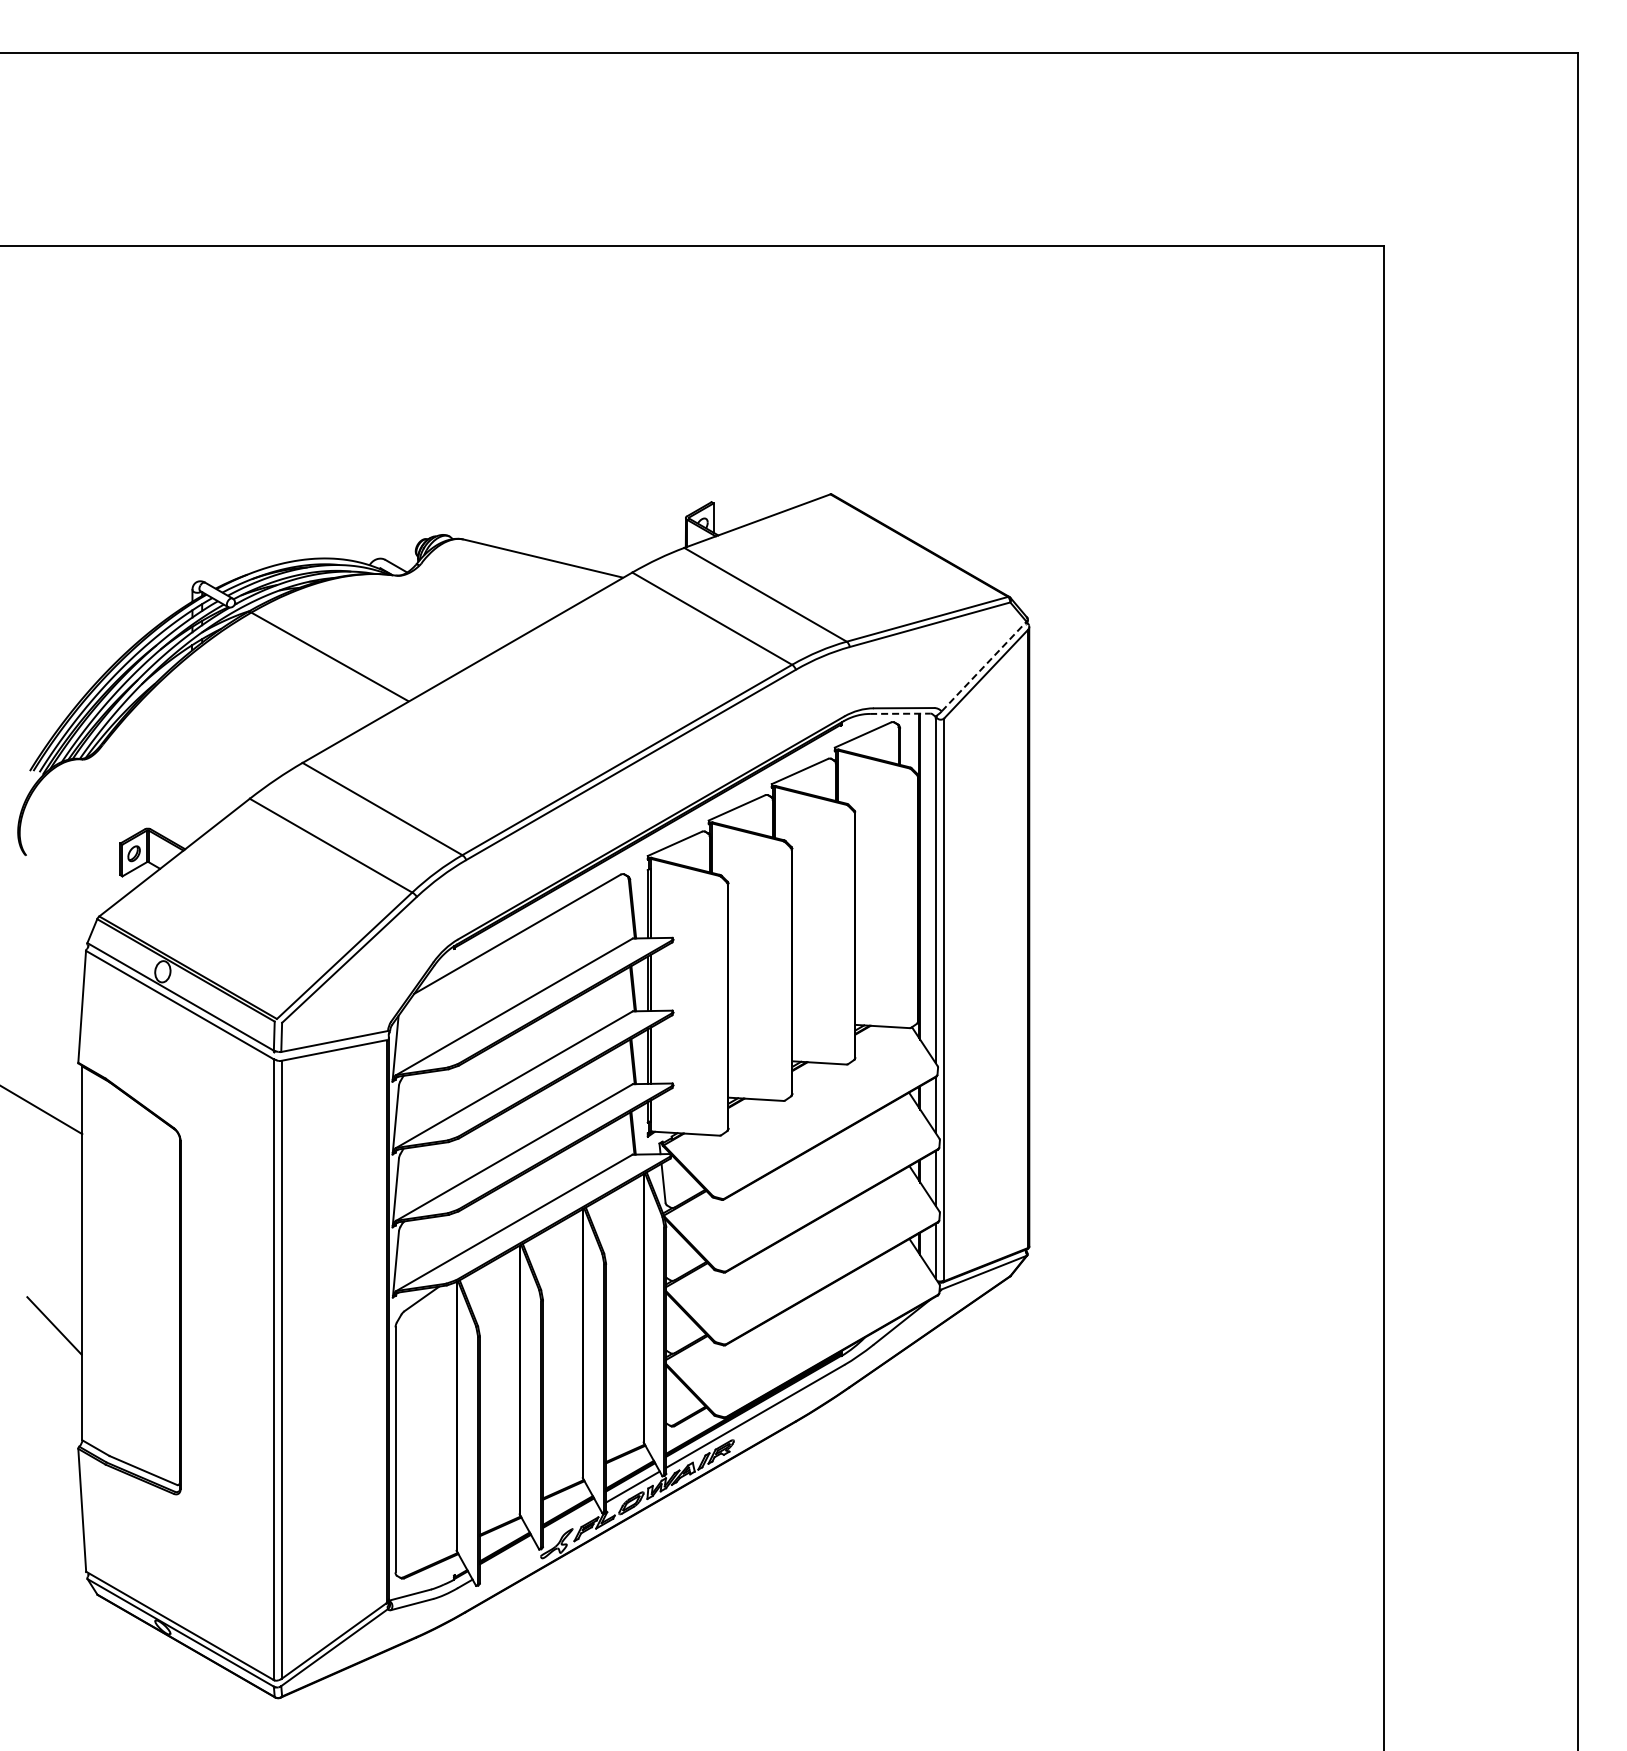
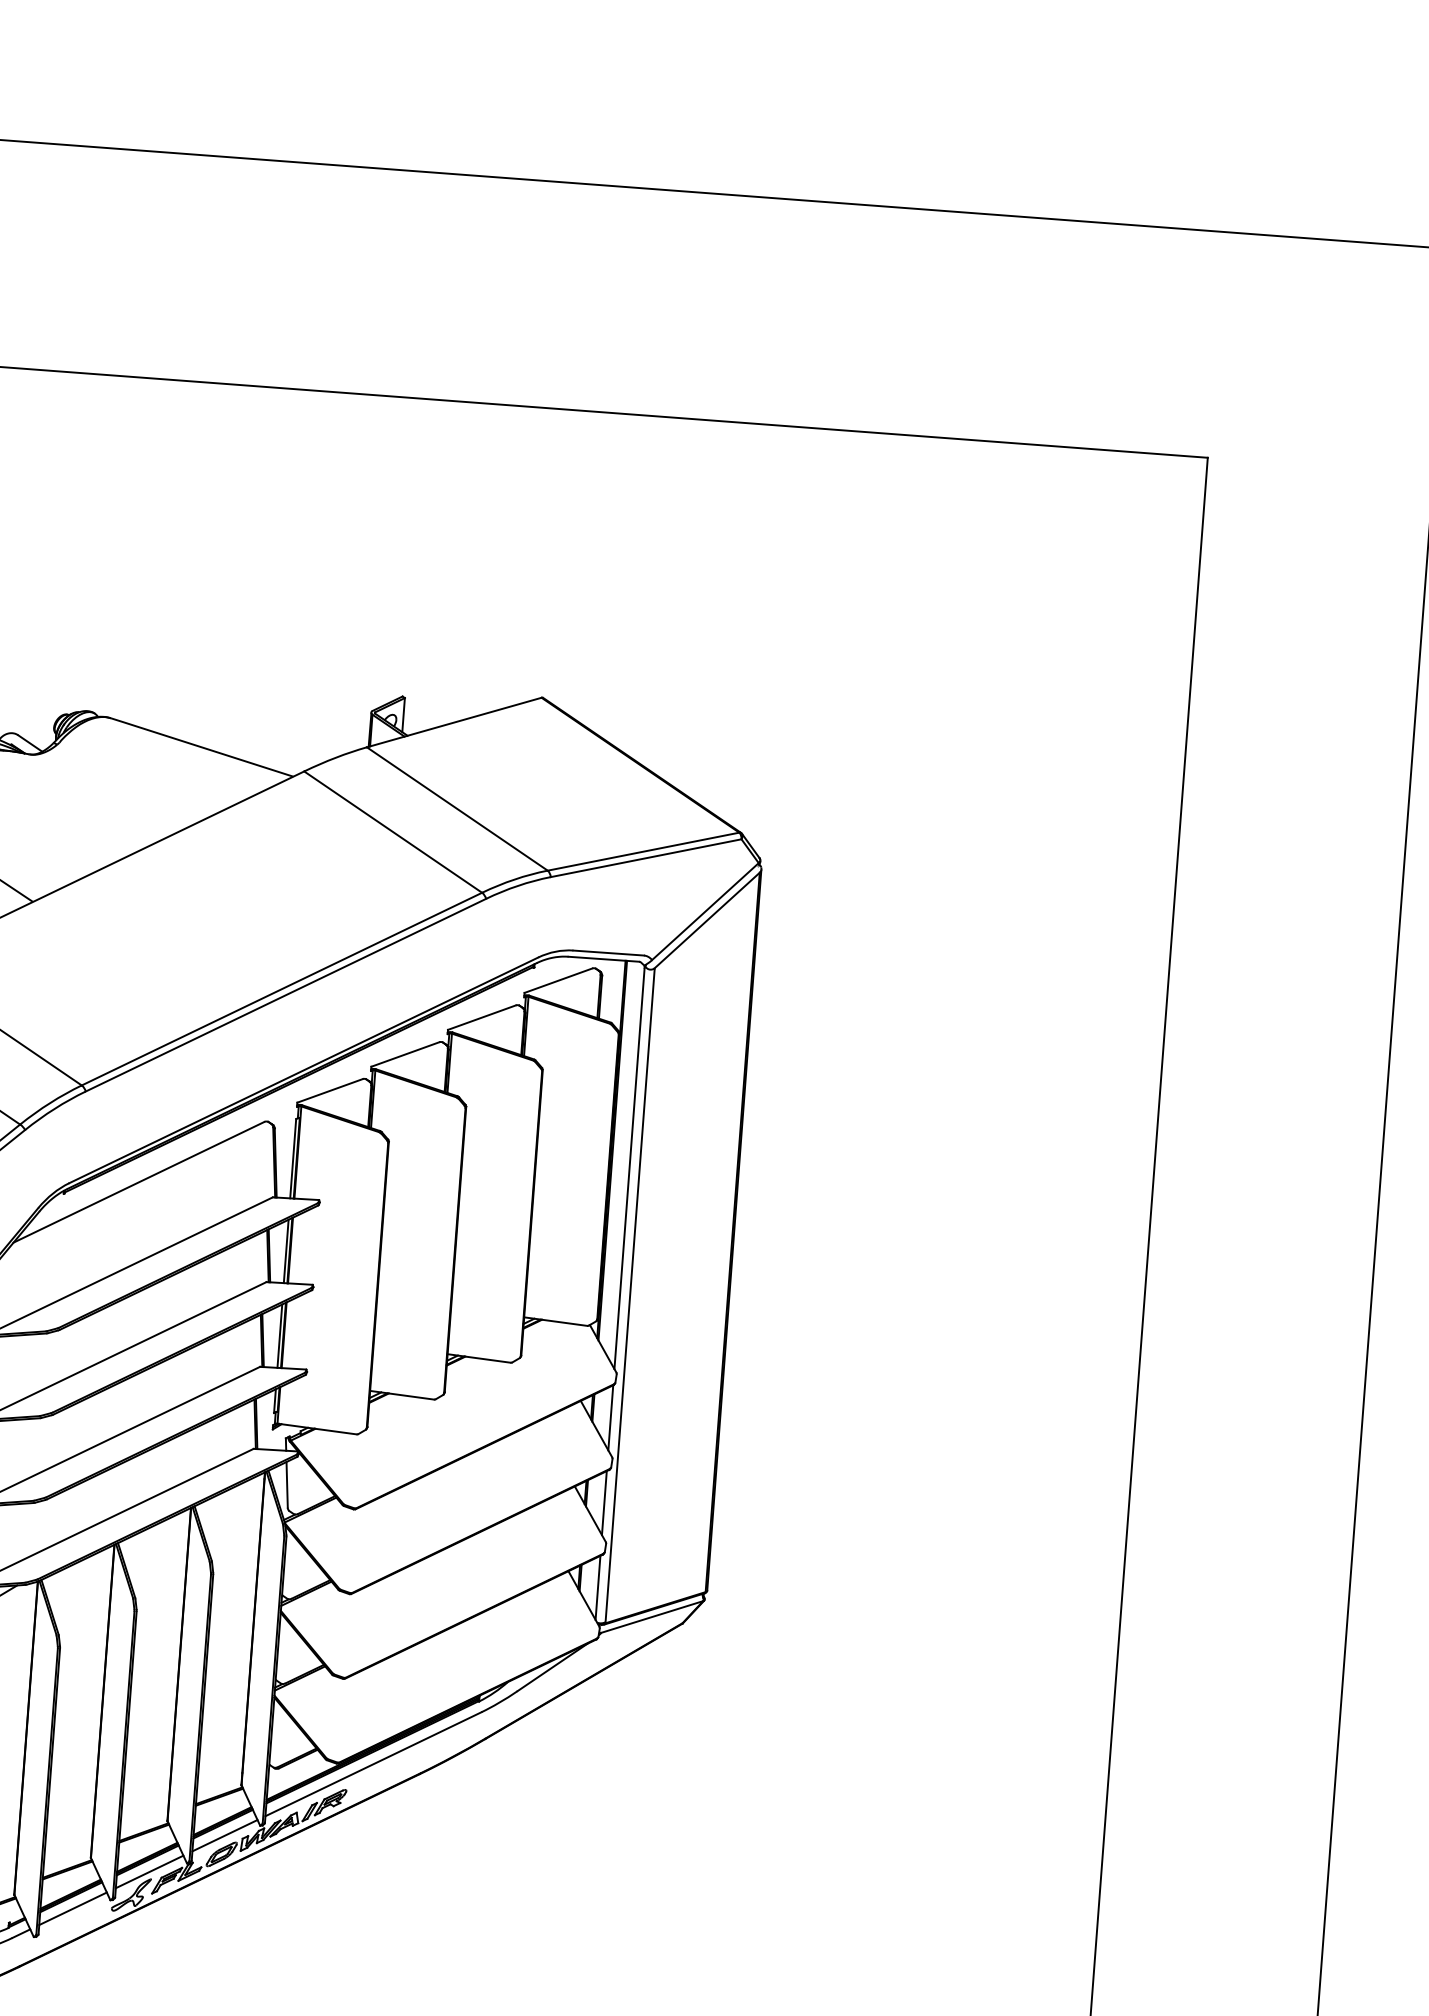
line: (984, 666) -> (705, 911), dashed -> solid
line: (900, 713) -> (603, 958), dashed -> solid
line: (570, 1522) -> (149, 1871), added
line: (507, 1559) -> (72, 1909), added

